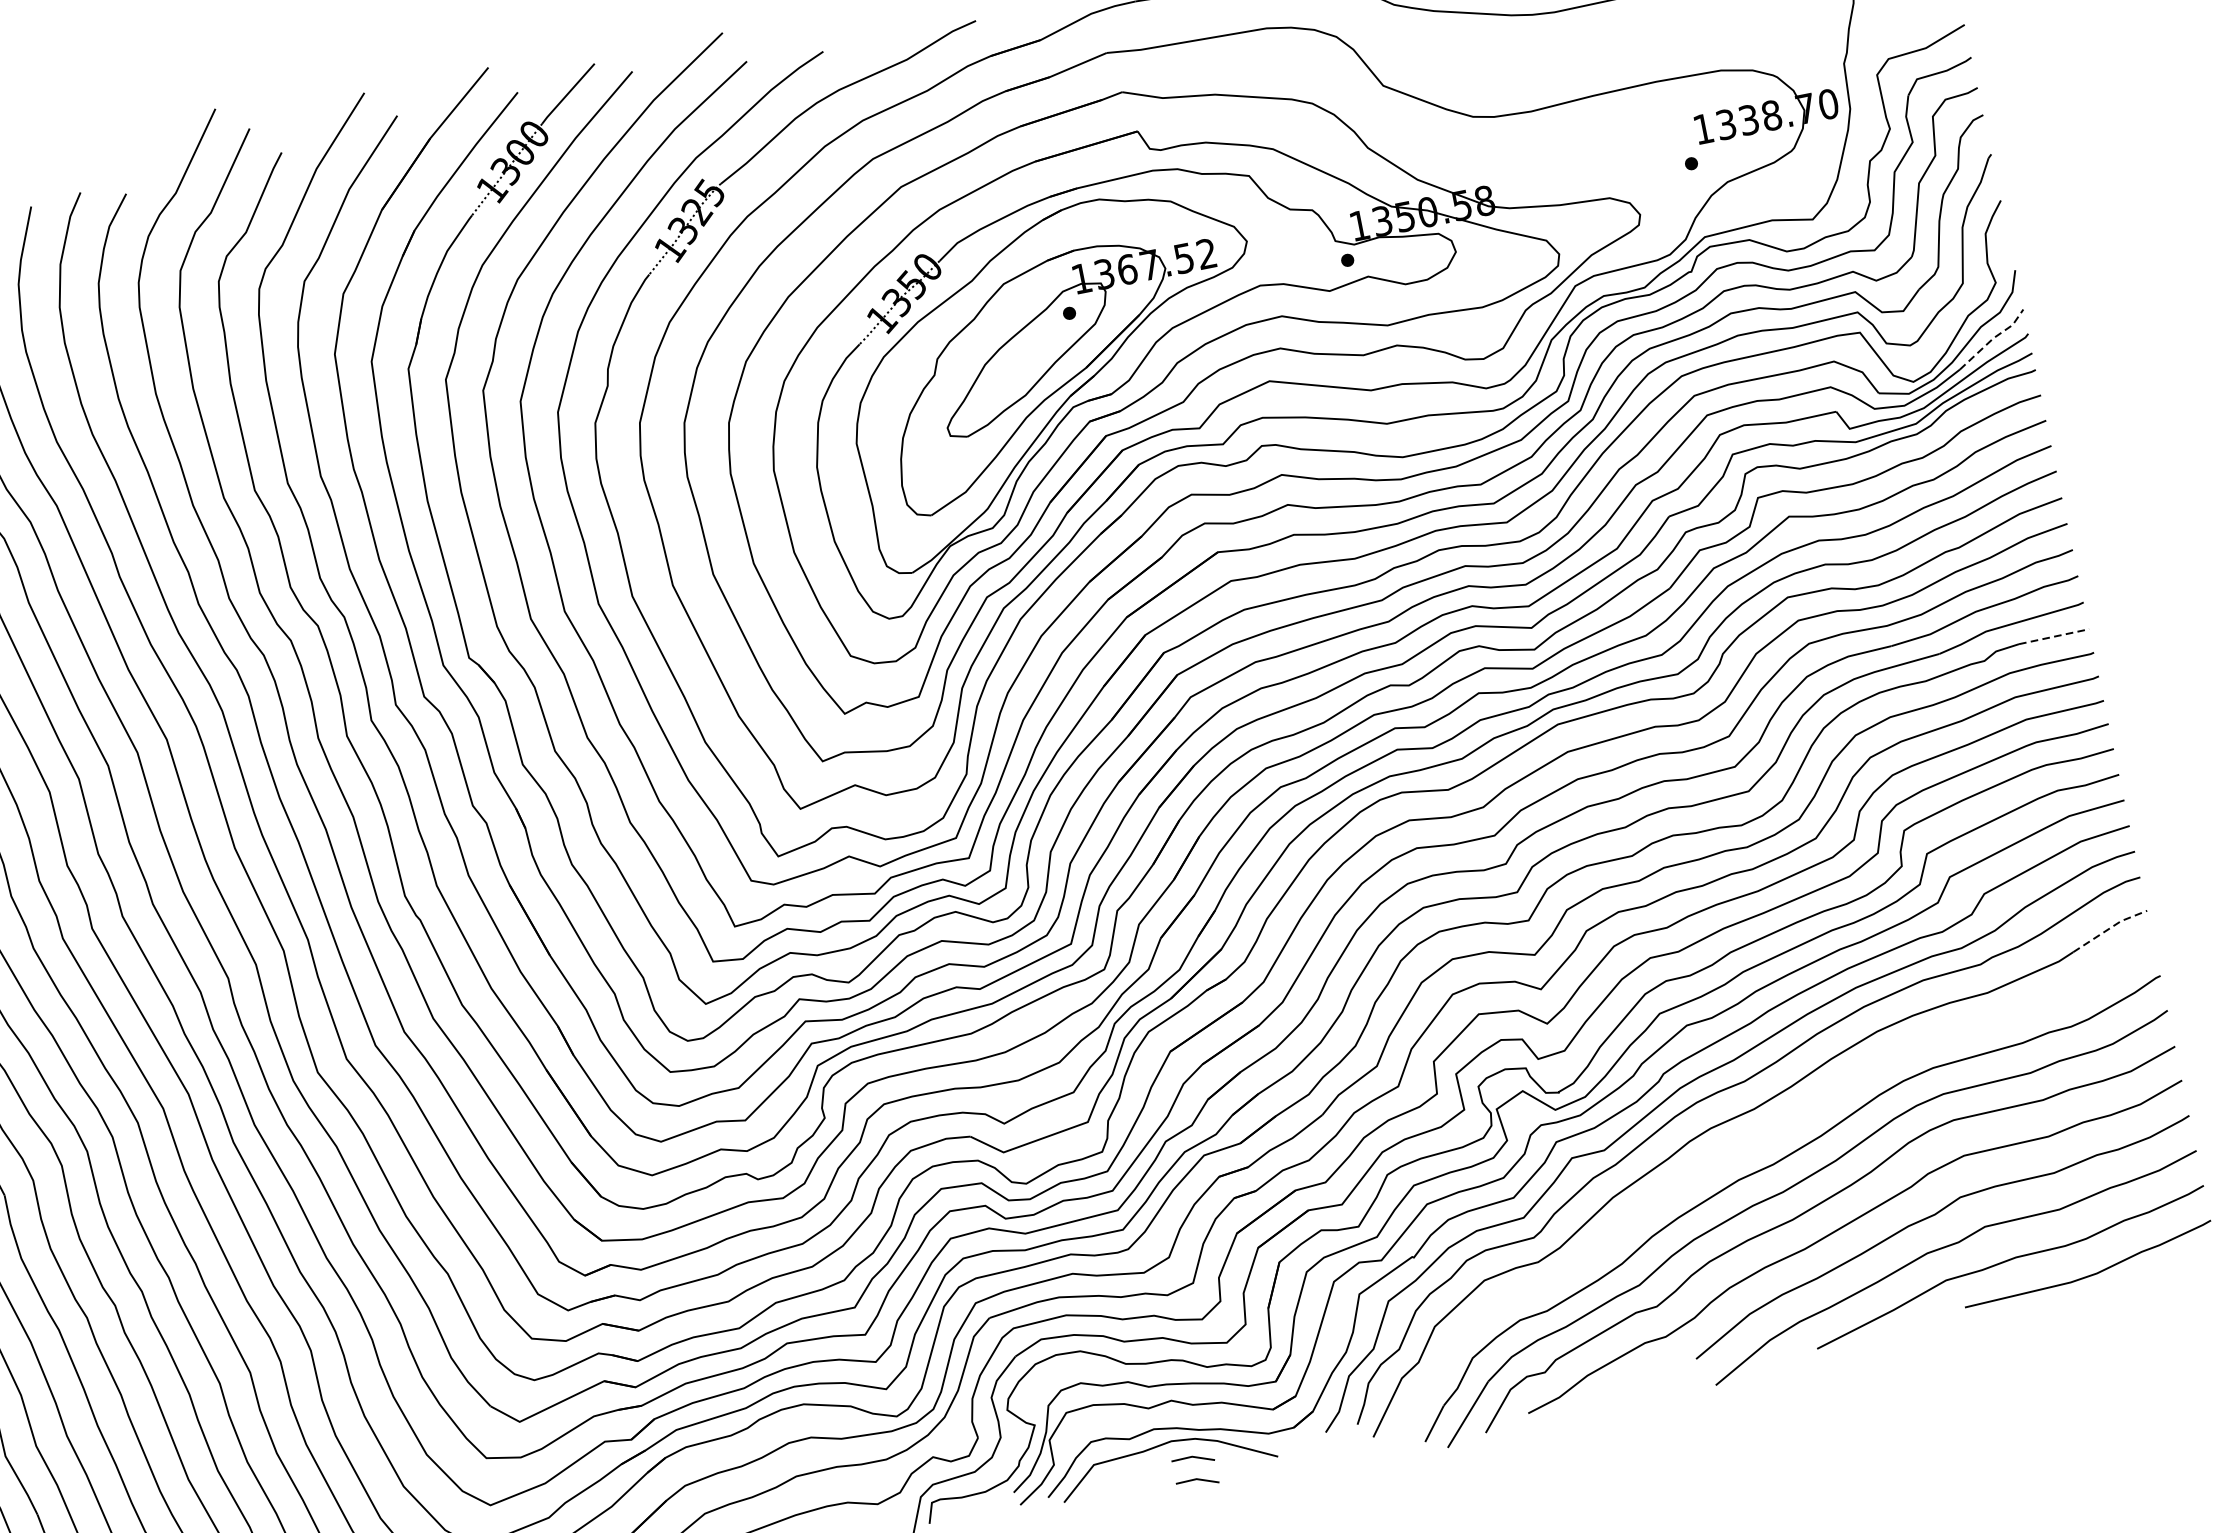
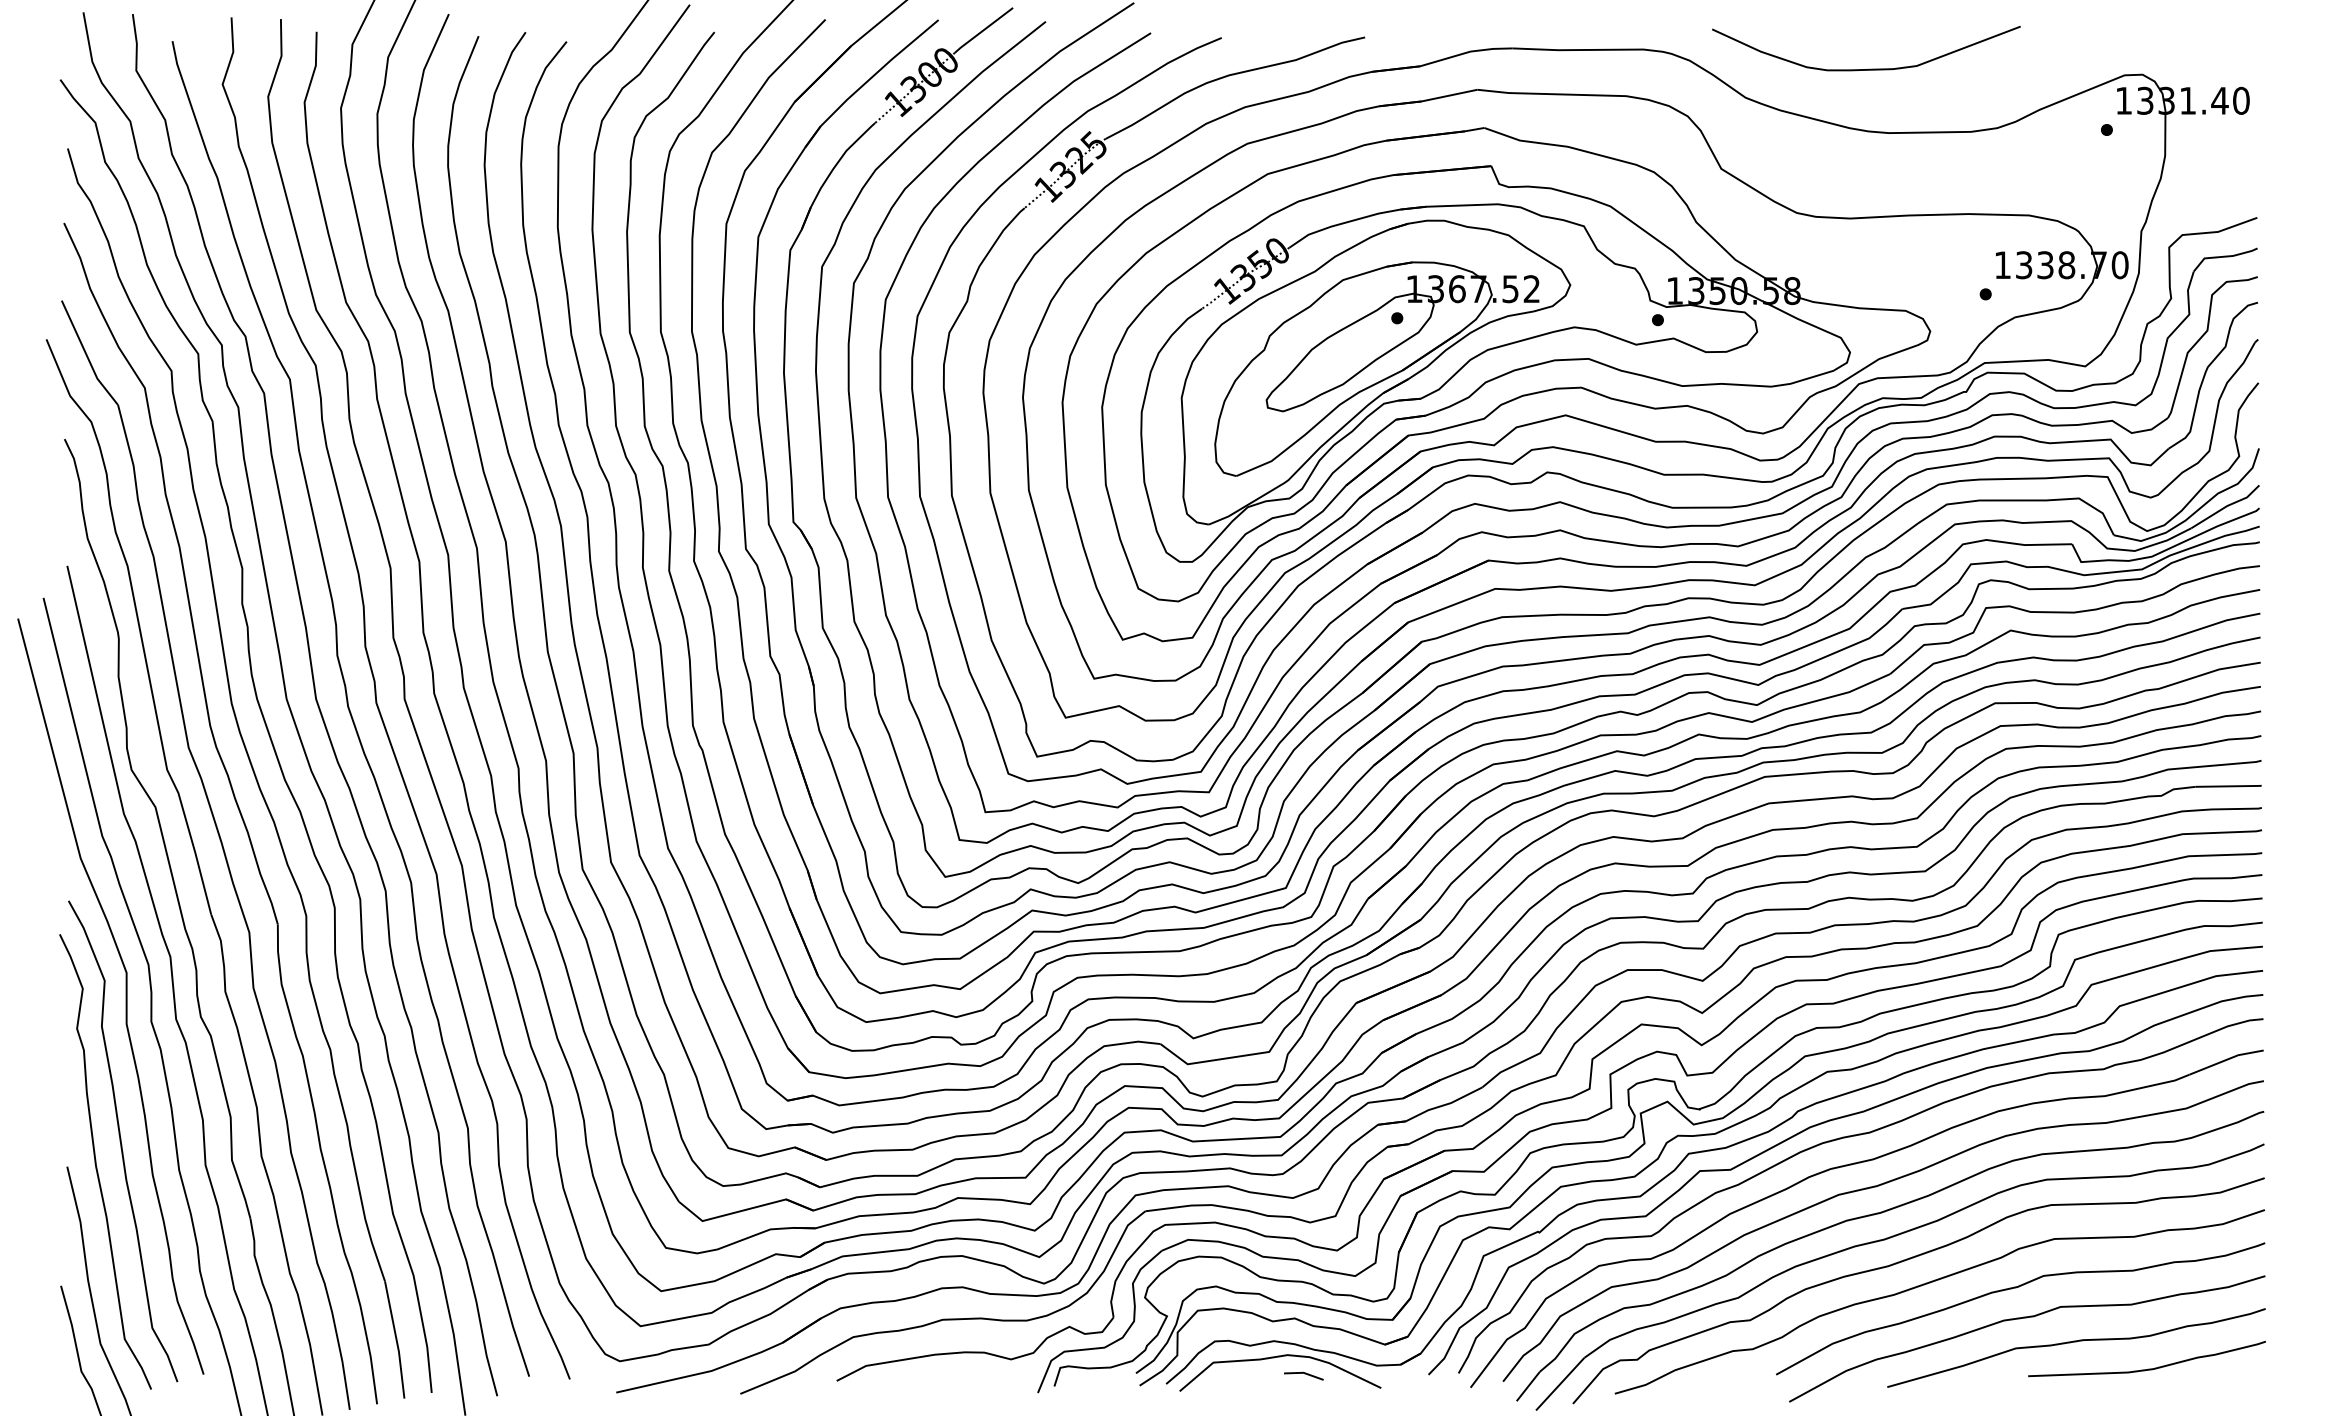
line: (1993, 337) -> (2227, 505), dashed -> solid
line: (2055, 636) -> (2229, 786), dashed -> solid
line: (2109, 928) -> (2226, 1059), dashed -> solid
curve: (1763, 1138) -> (1876, 1187), added
line: (1197, 1480) -> (1304, 1395), removed

